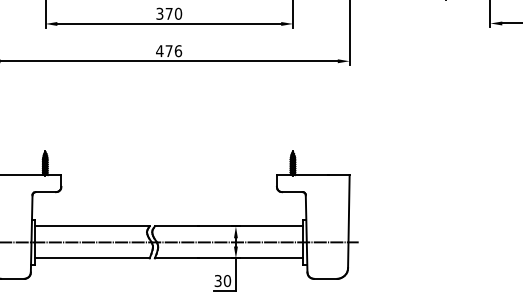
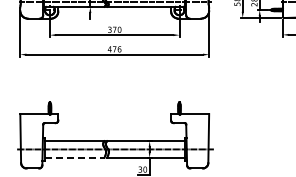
line: (92, 257) -> (74, 157), solid -> dashed

